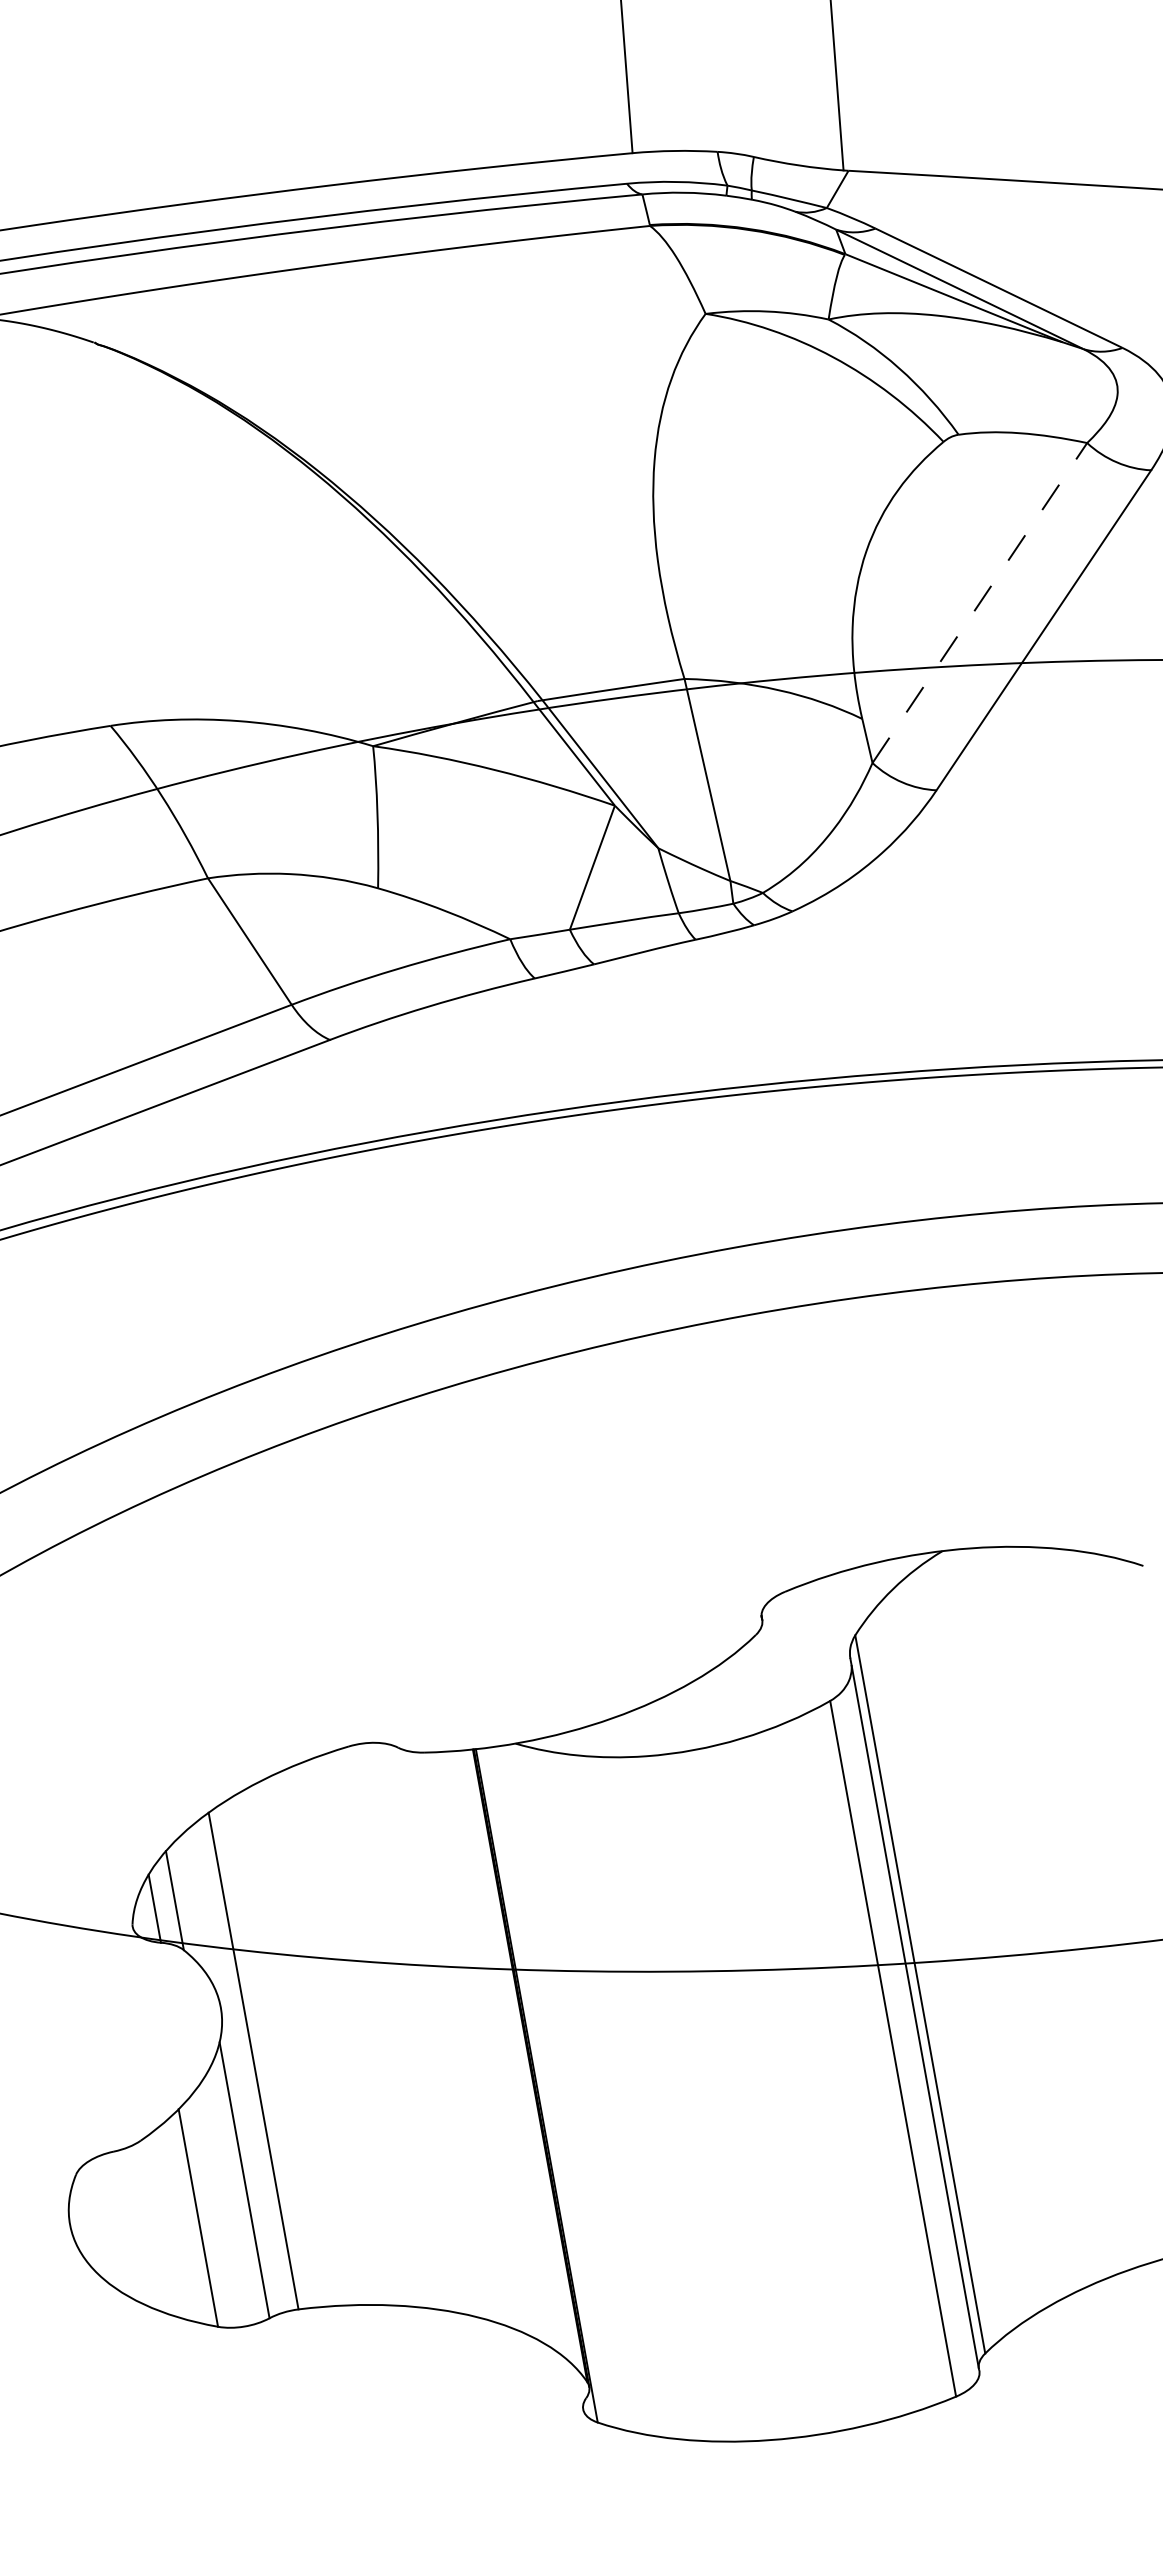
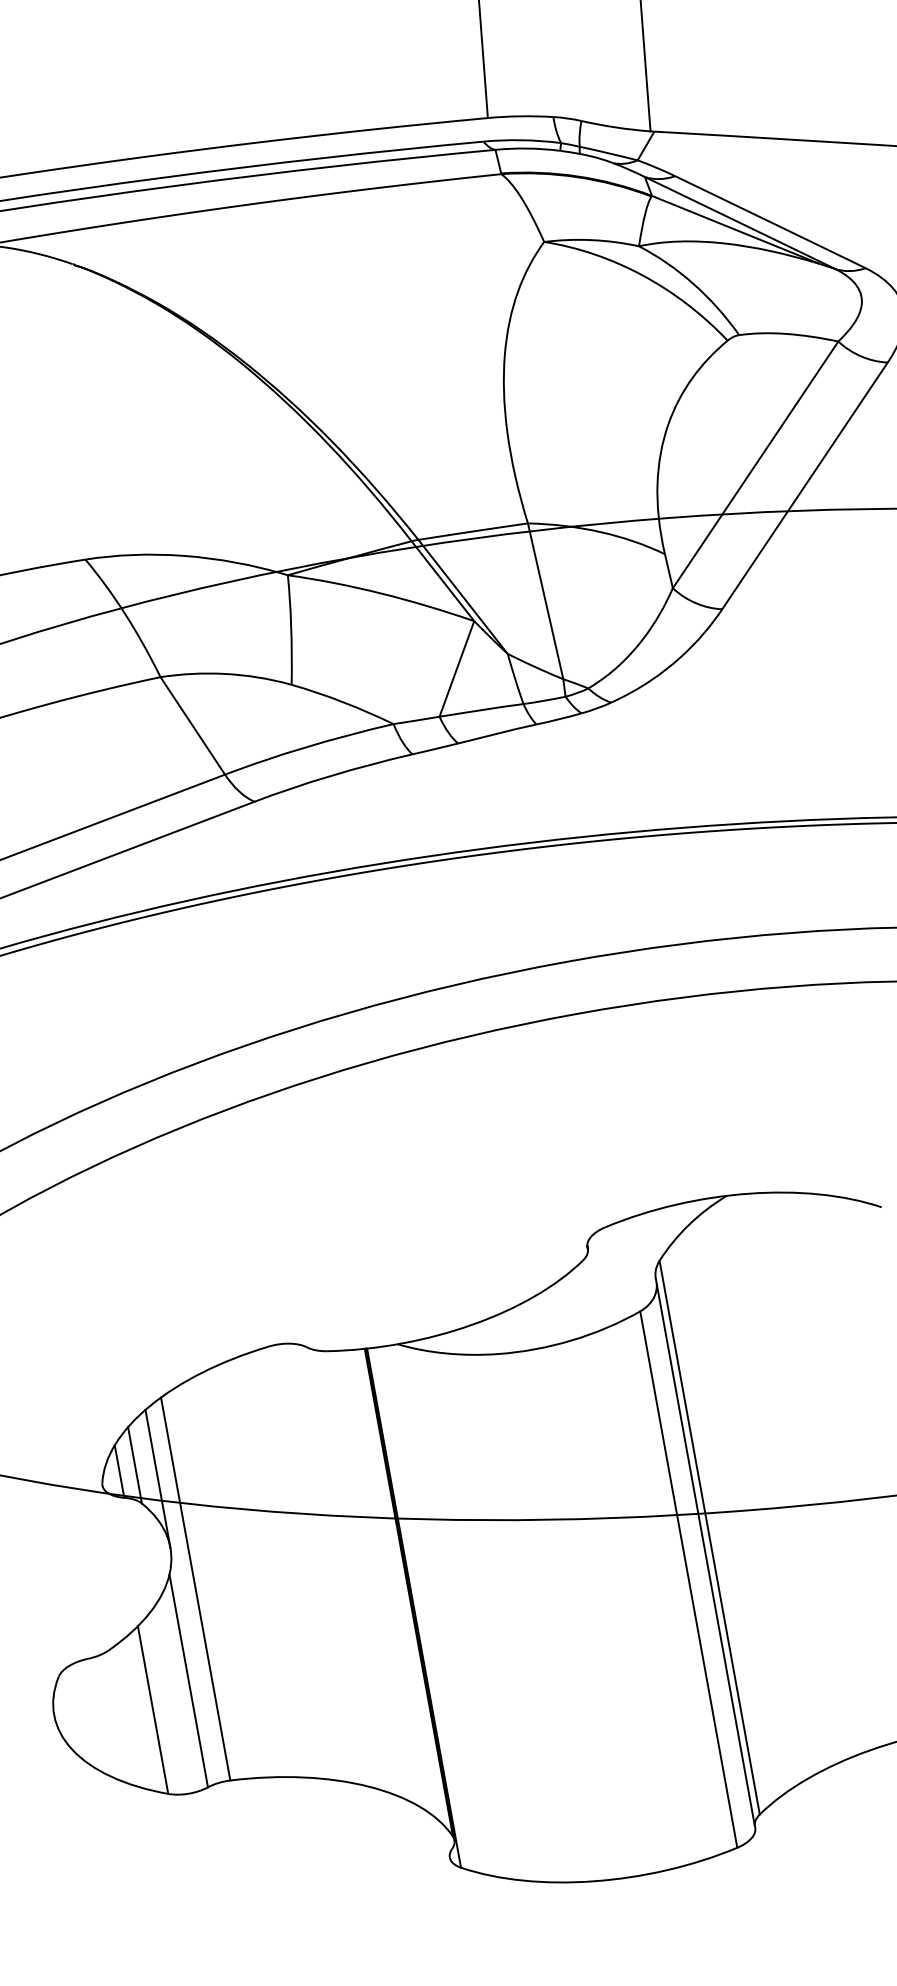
line: (979, 603) -> (755, 465), dashed -> solid
line: (204, 1917) -> (157, 1478), added

